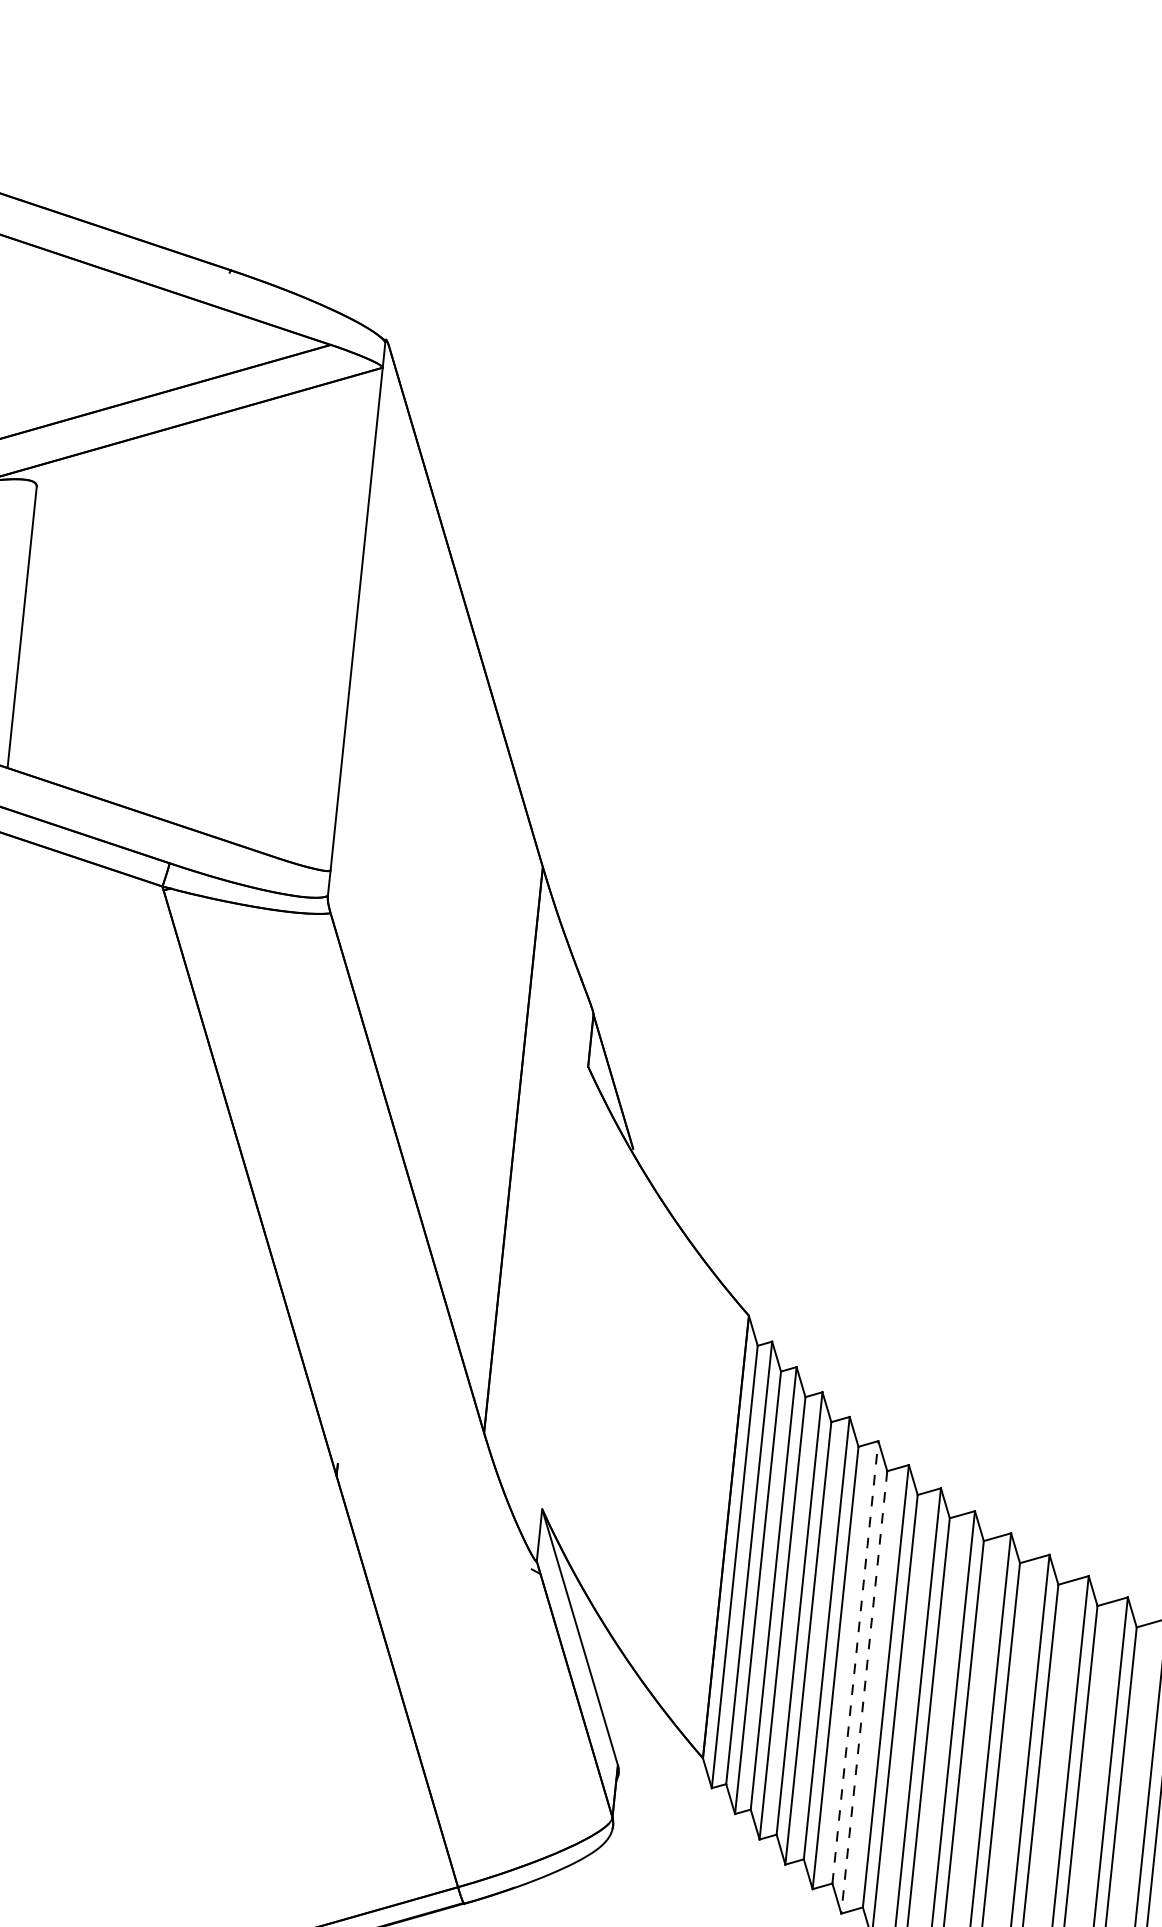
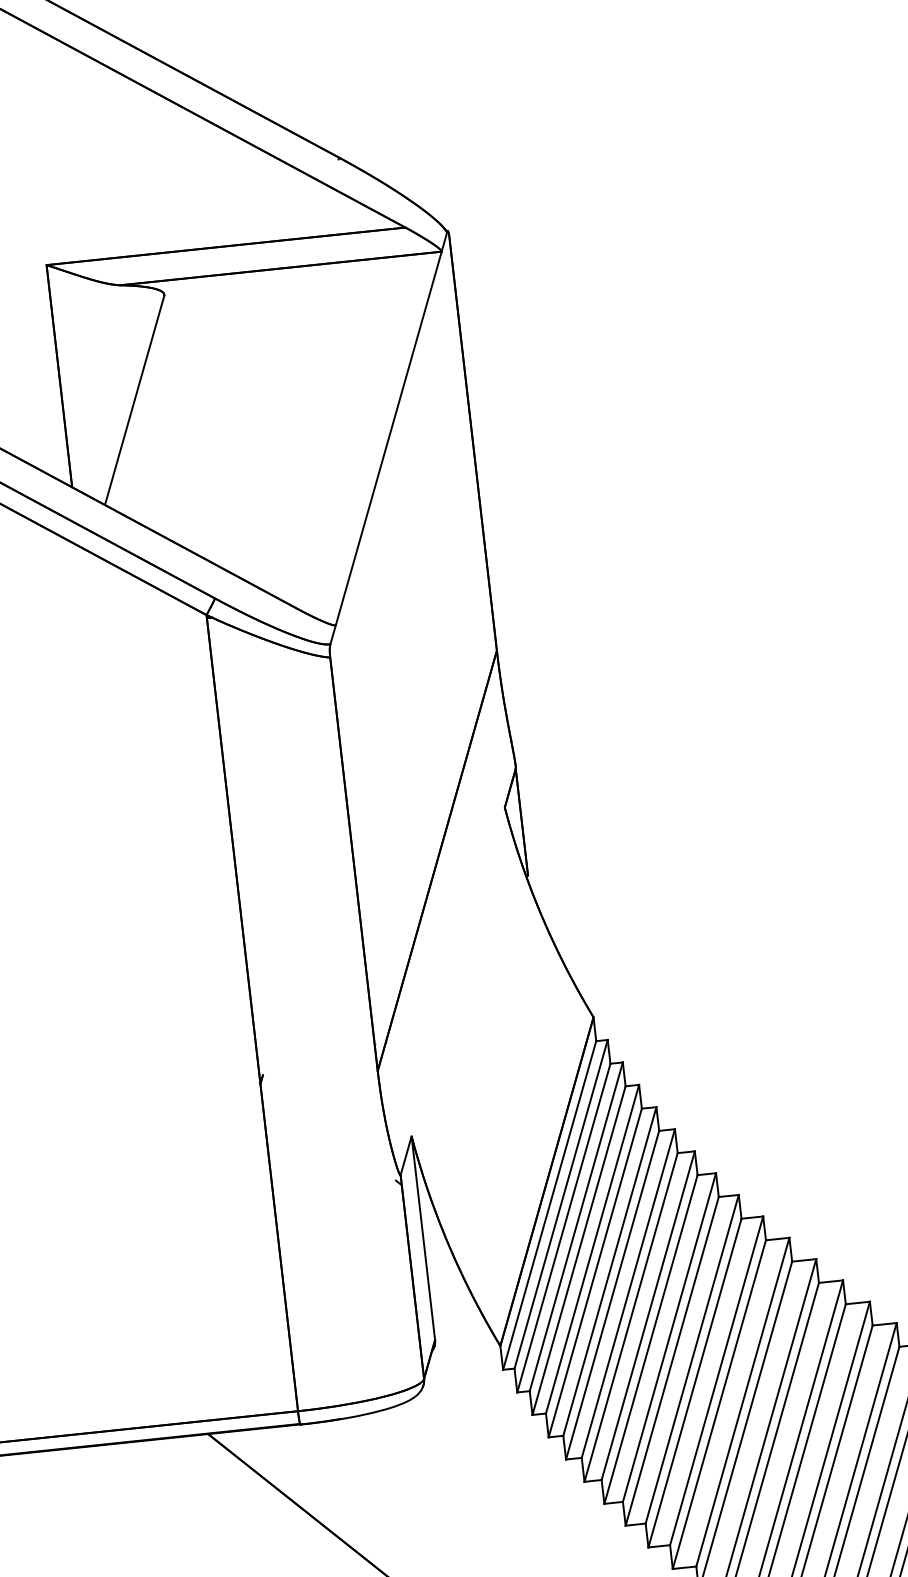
line: (855, 1662) -> (628, 1293), dashed -> solid
line: (864, 1692) -> (631, 1317), dashed -> solid

